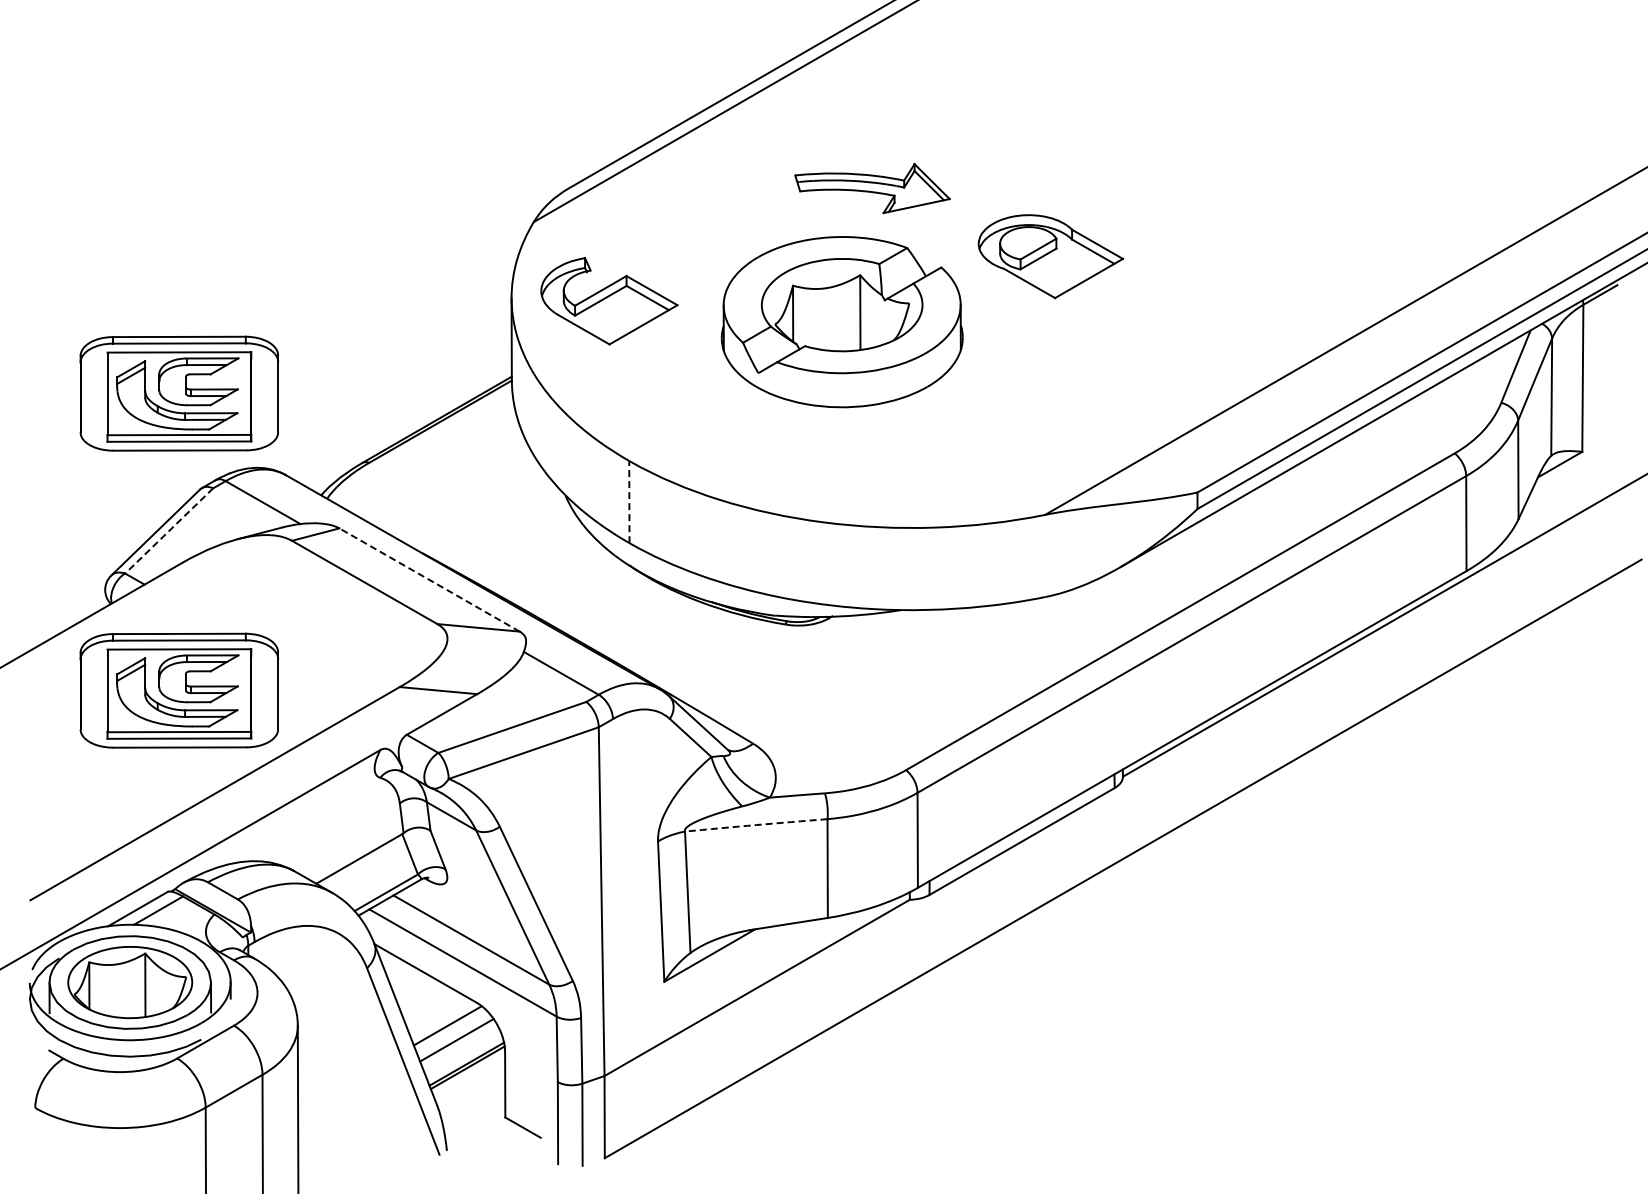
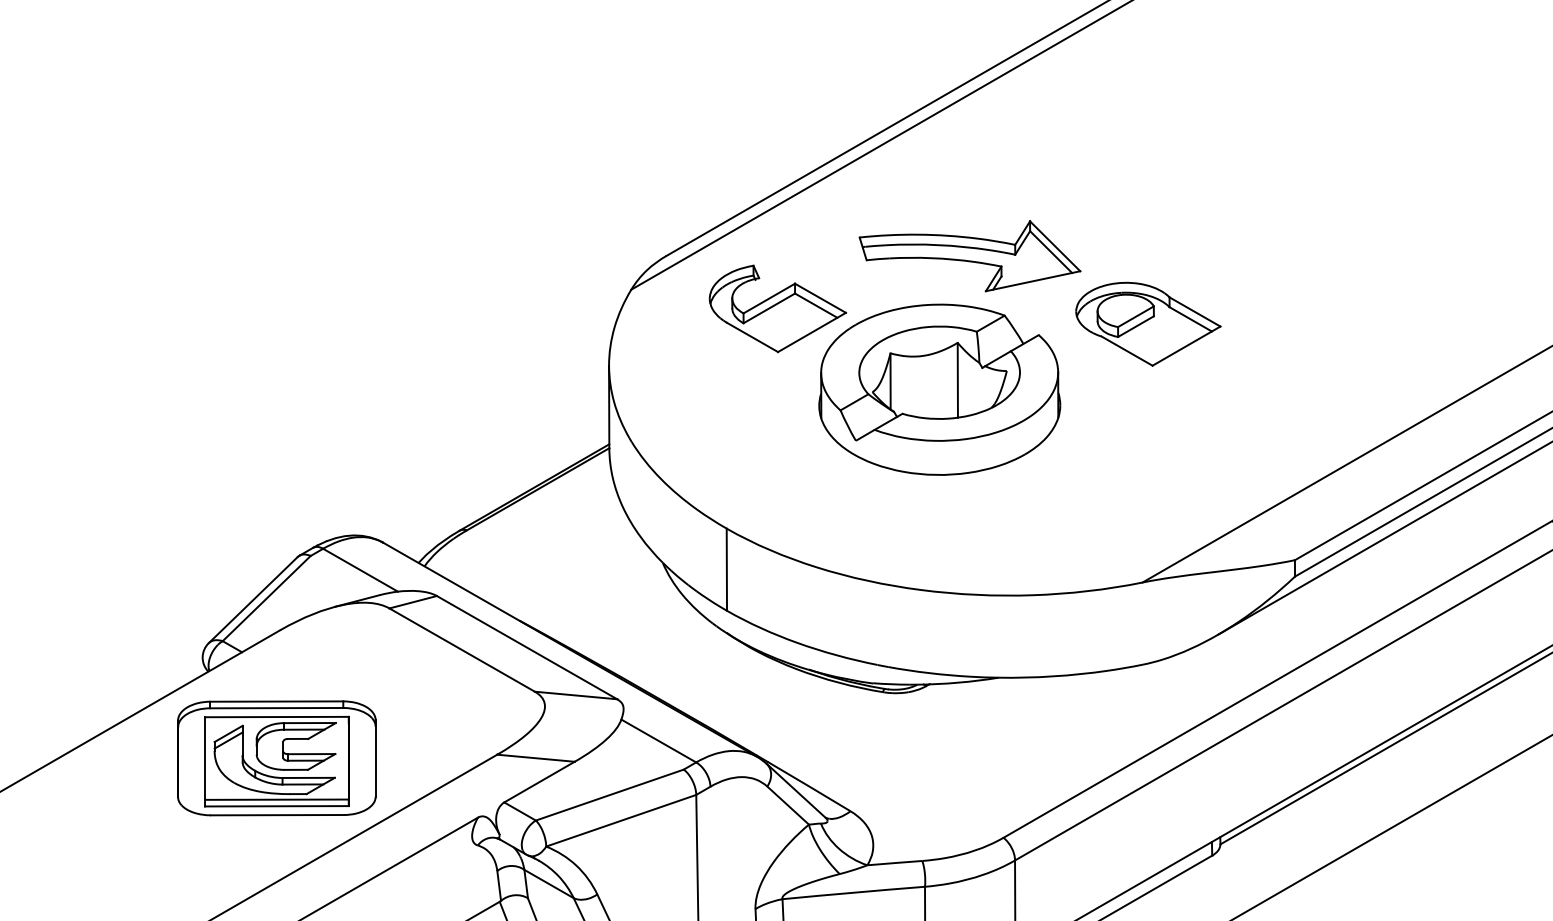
part: (872, 188) -> (969, 256), size x1.43
part: (609, 301) -> (777, 309), moved
part: (179, 393) -> (276, 461), removed
line: (629, 501) -> (726, 569), dashed -> solid
line: (168, 531) -> (265, 599), dashed -> solid
line: (429, 580) -> (526, 648), dashed -> solid
arc: (756, 825) -> (853, 893), dashed -> solid

